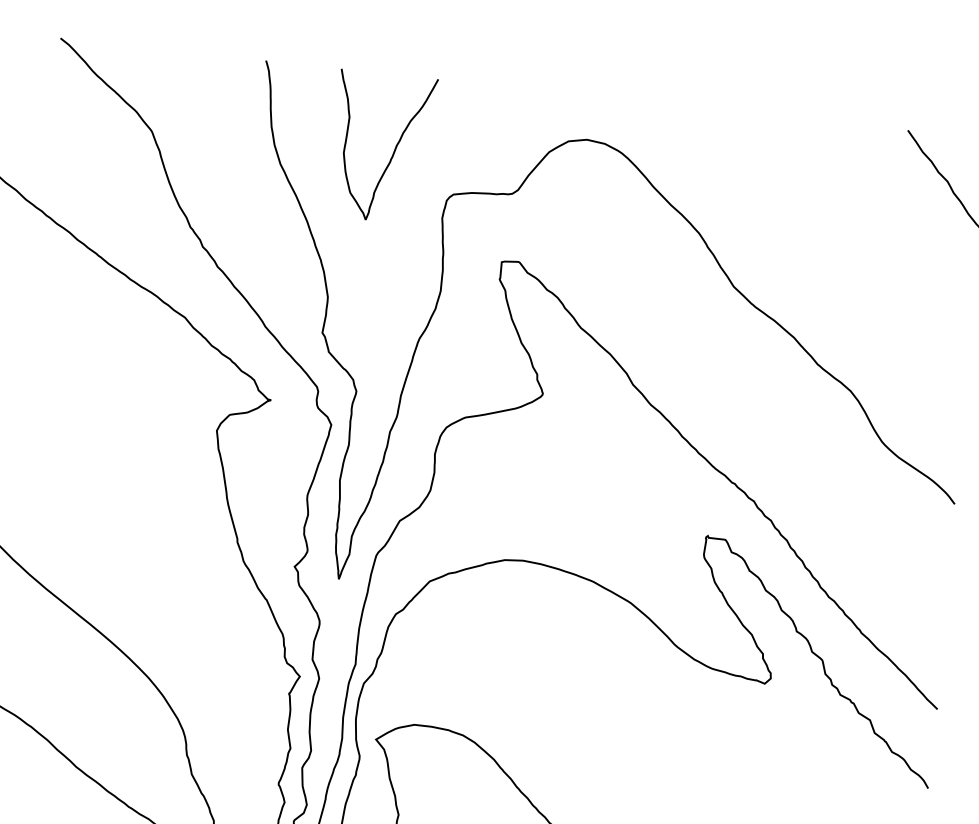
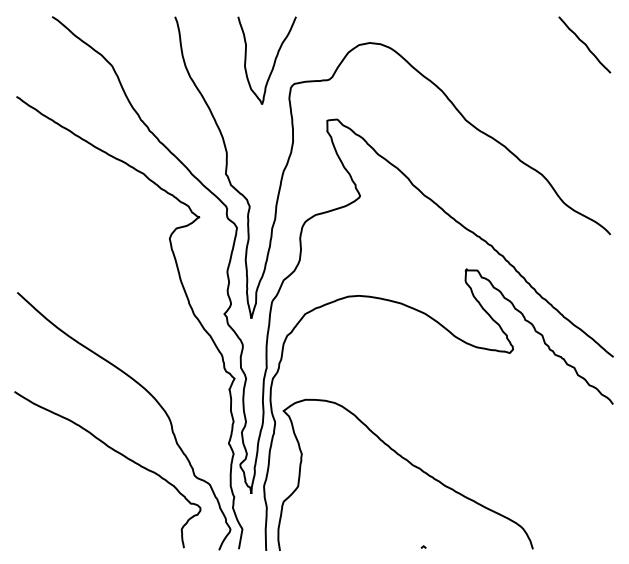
curve: (392, 151) -> (273, 62), moved

